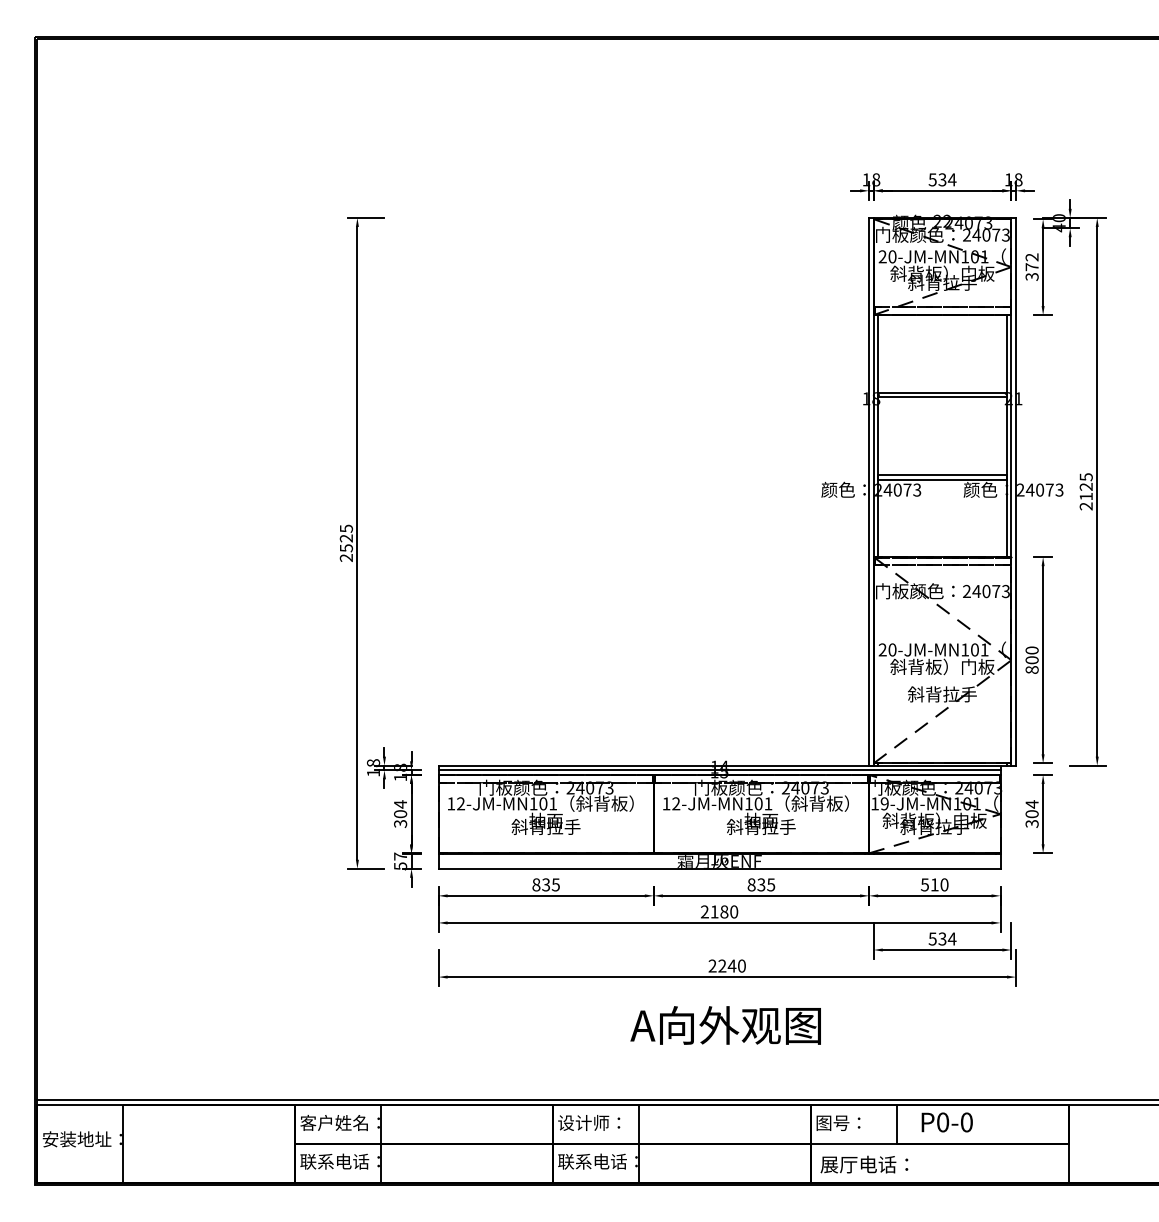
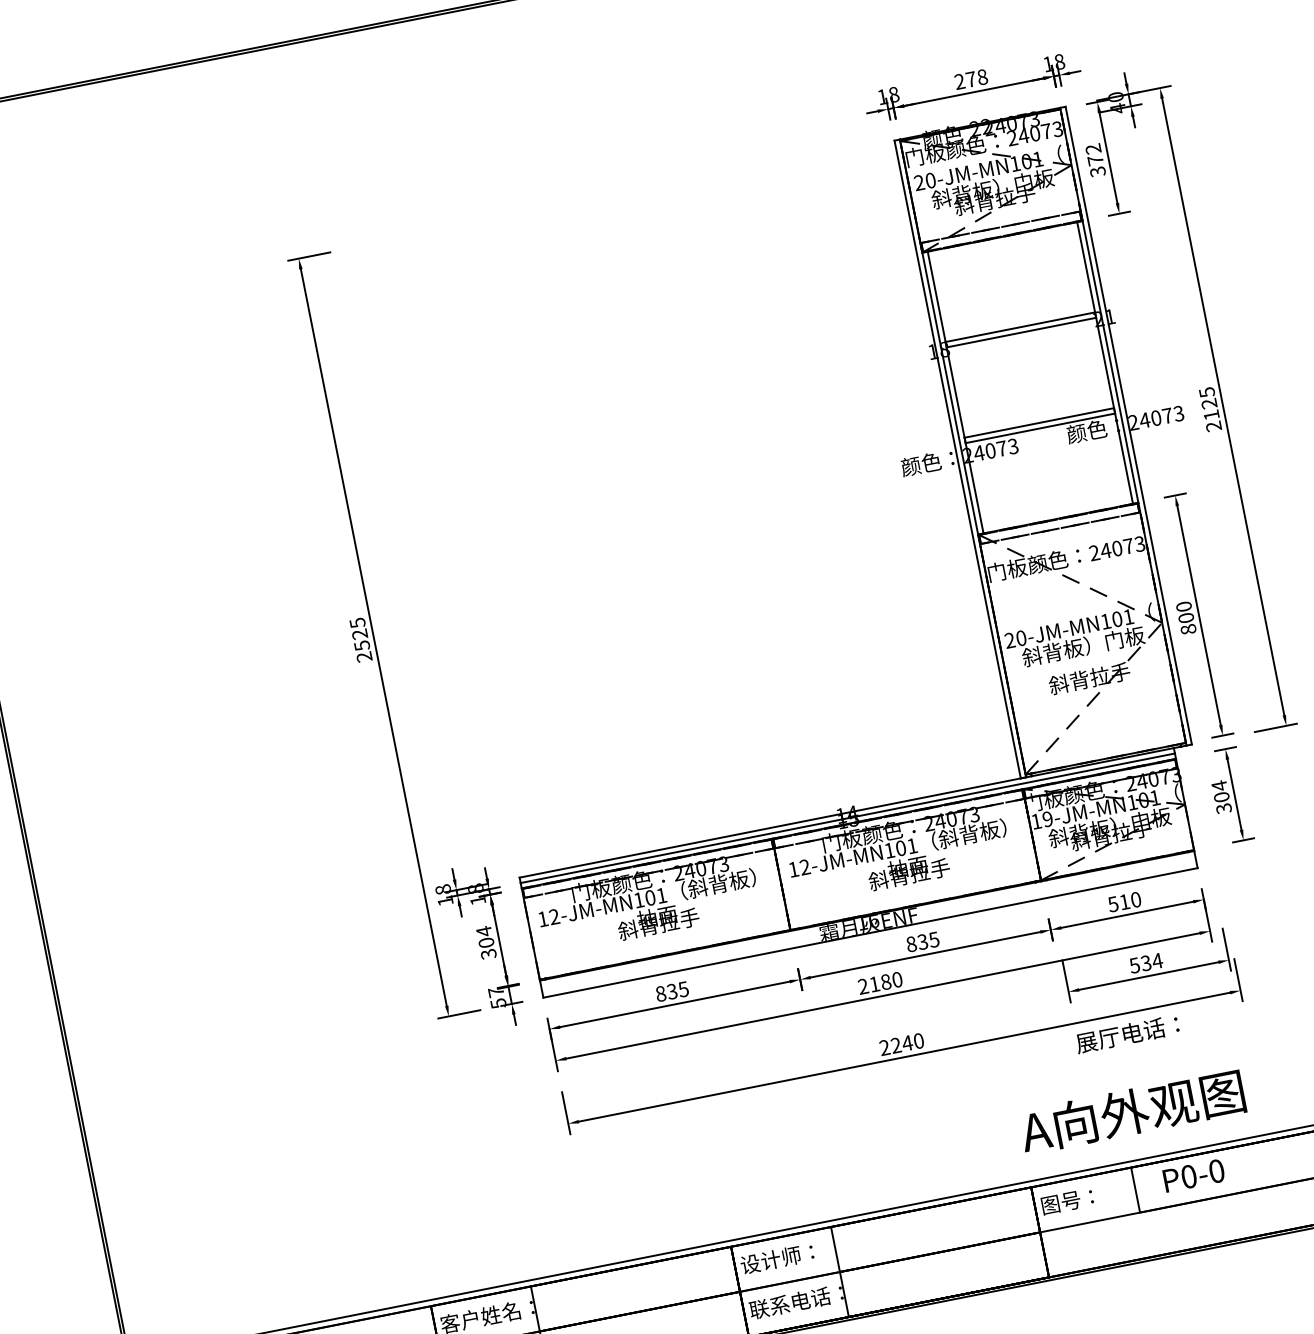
text: (942, 179) -> (971, 79), 534 -> 278
text: (725, 1025) -> (1132, 1111), moved
text: (864, 1164) -> (1127, 1034), moved

